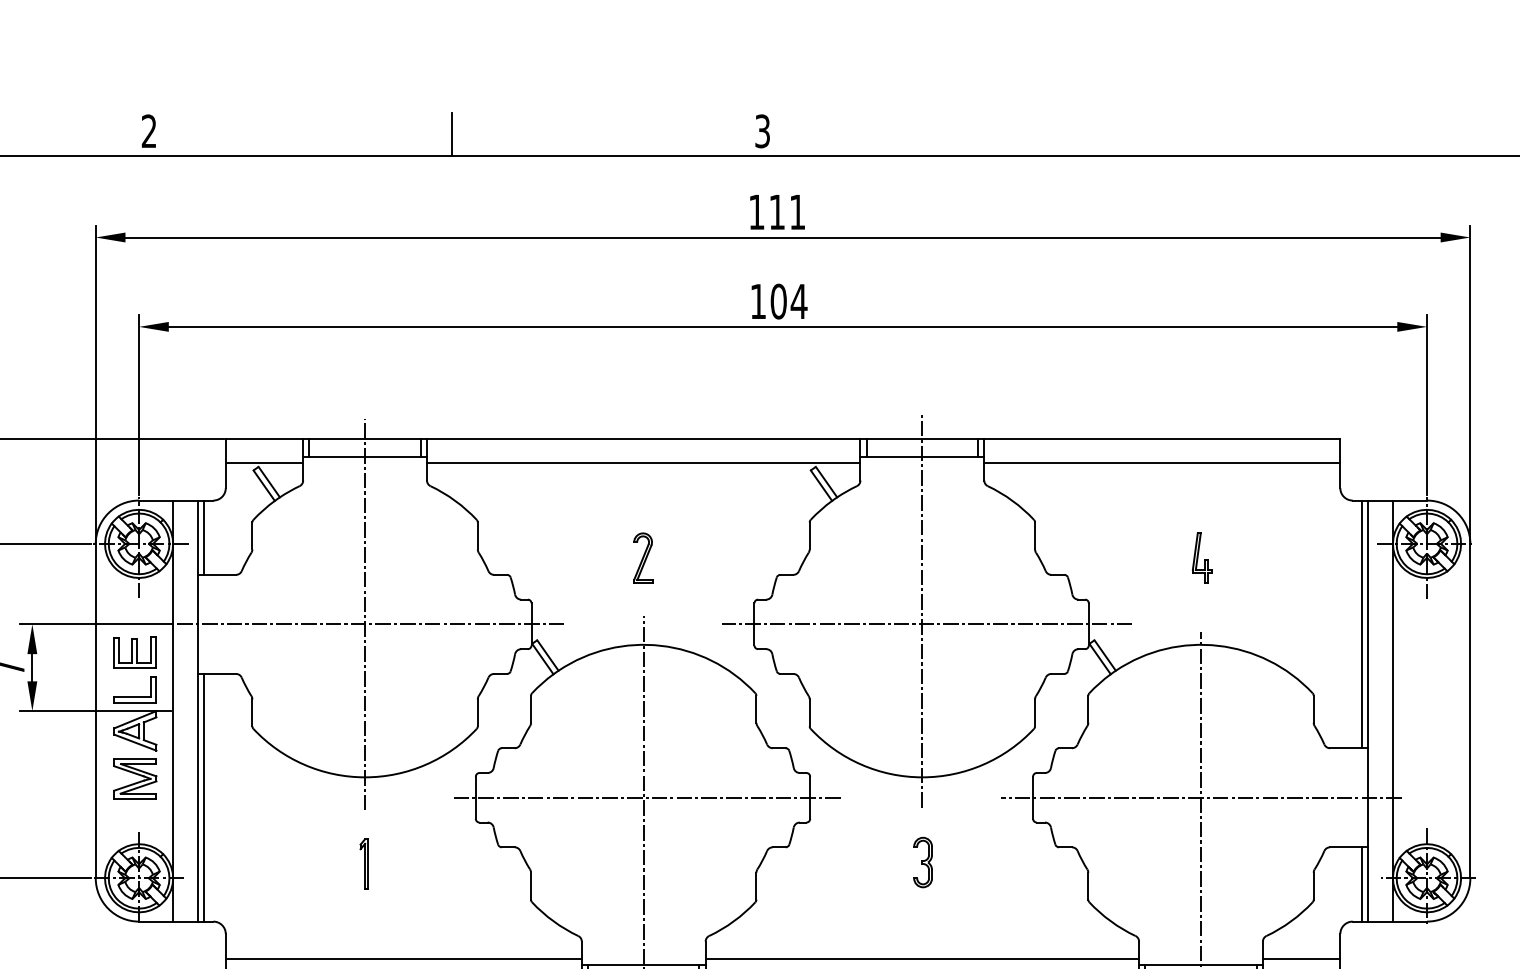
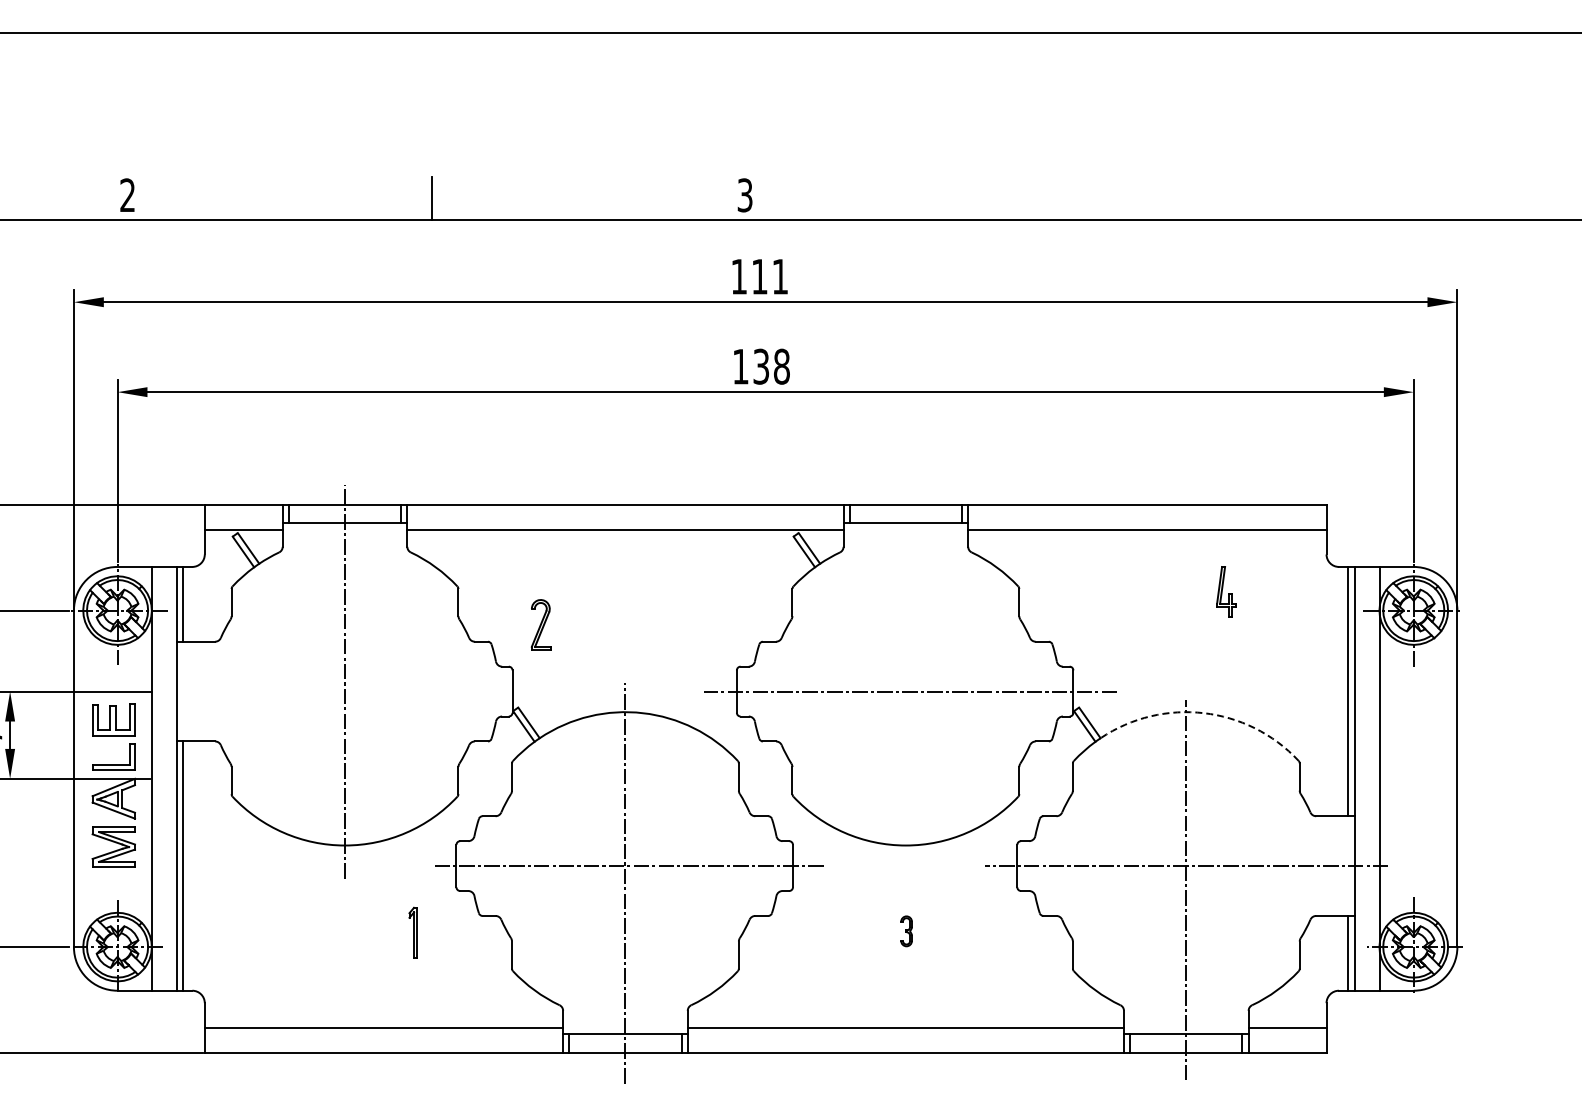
text: (788, 301) -> (771, 366), 104 -> 138
part: (642, 557) -> (540, 624), moved
part: (1202, 557) -> (1226, 591), moved
line: (921, 610) -> (905, 677), removed
line: (369, 624) -> (349, 691), removed
arc: (1218, 646) -> (1203, 713), solid -> dashed
part: (922, 862) -> (906, 931), size x0.6
part: (363, 863) -> (412, 932), moved

